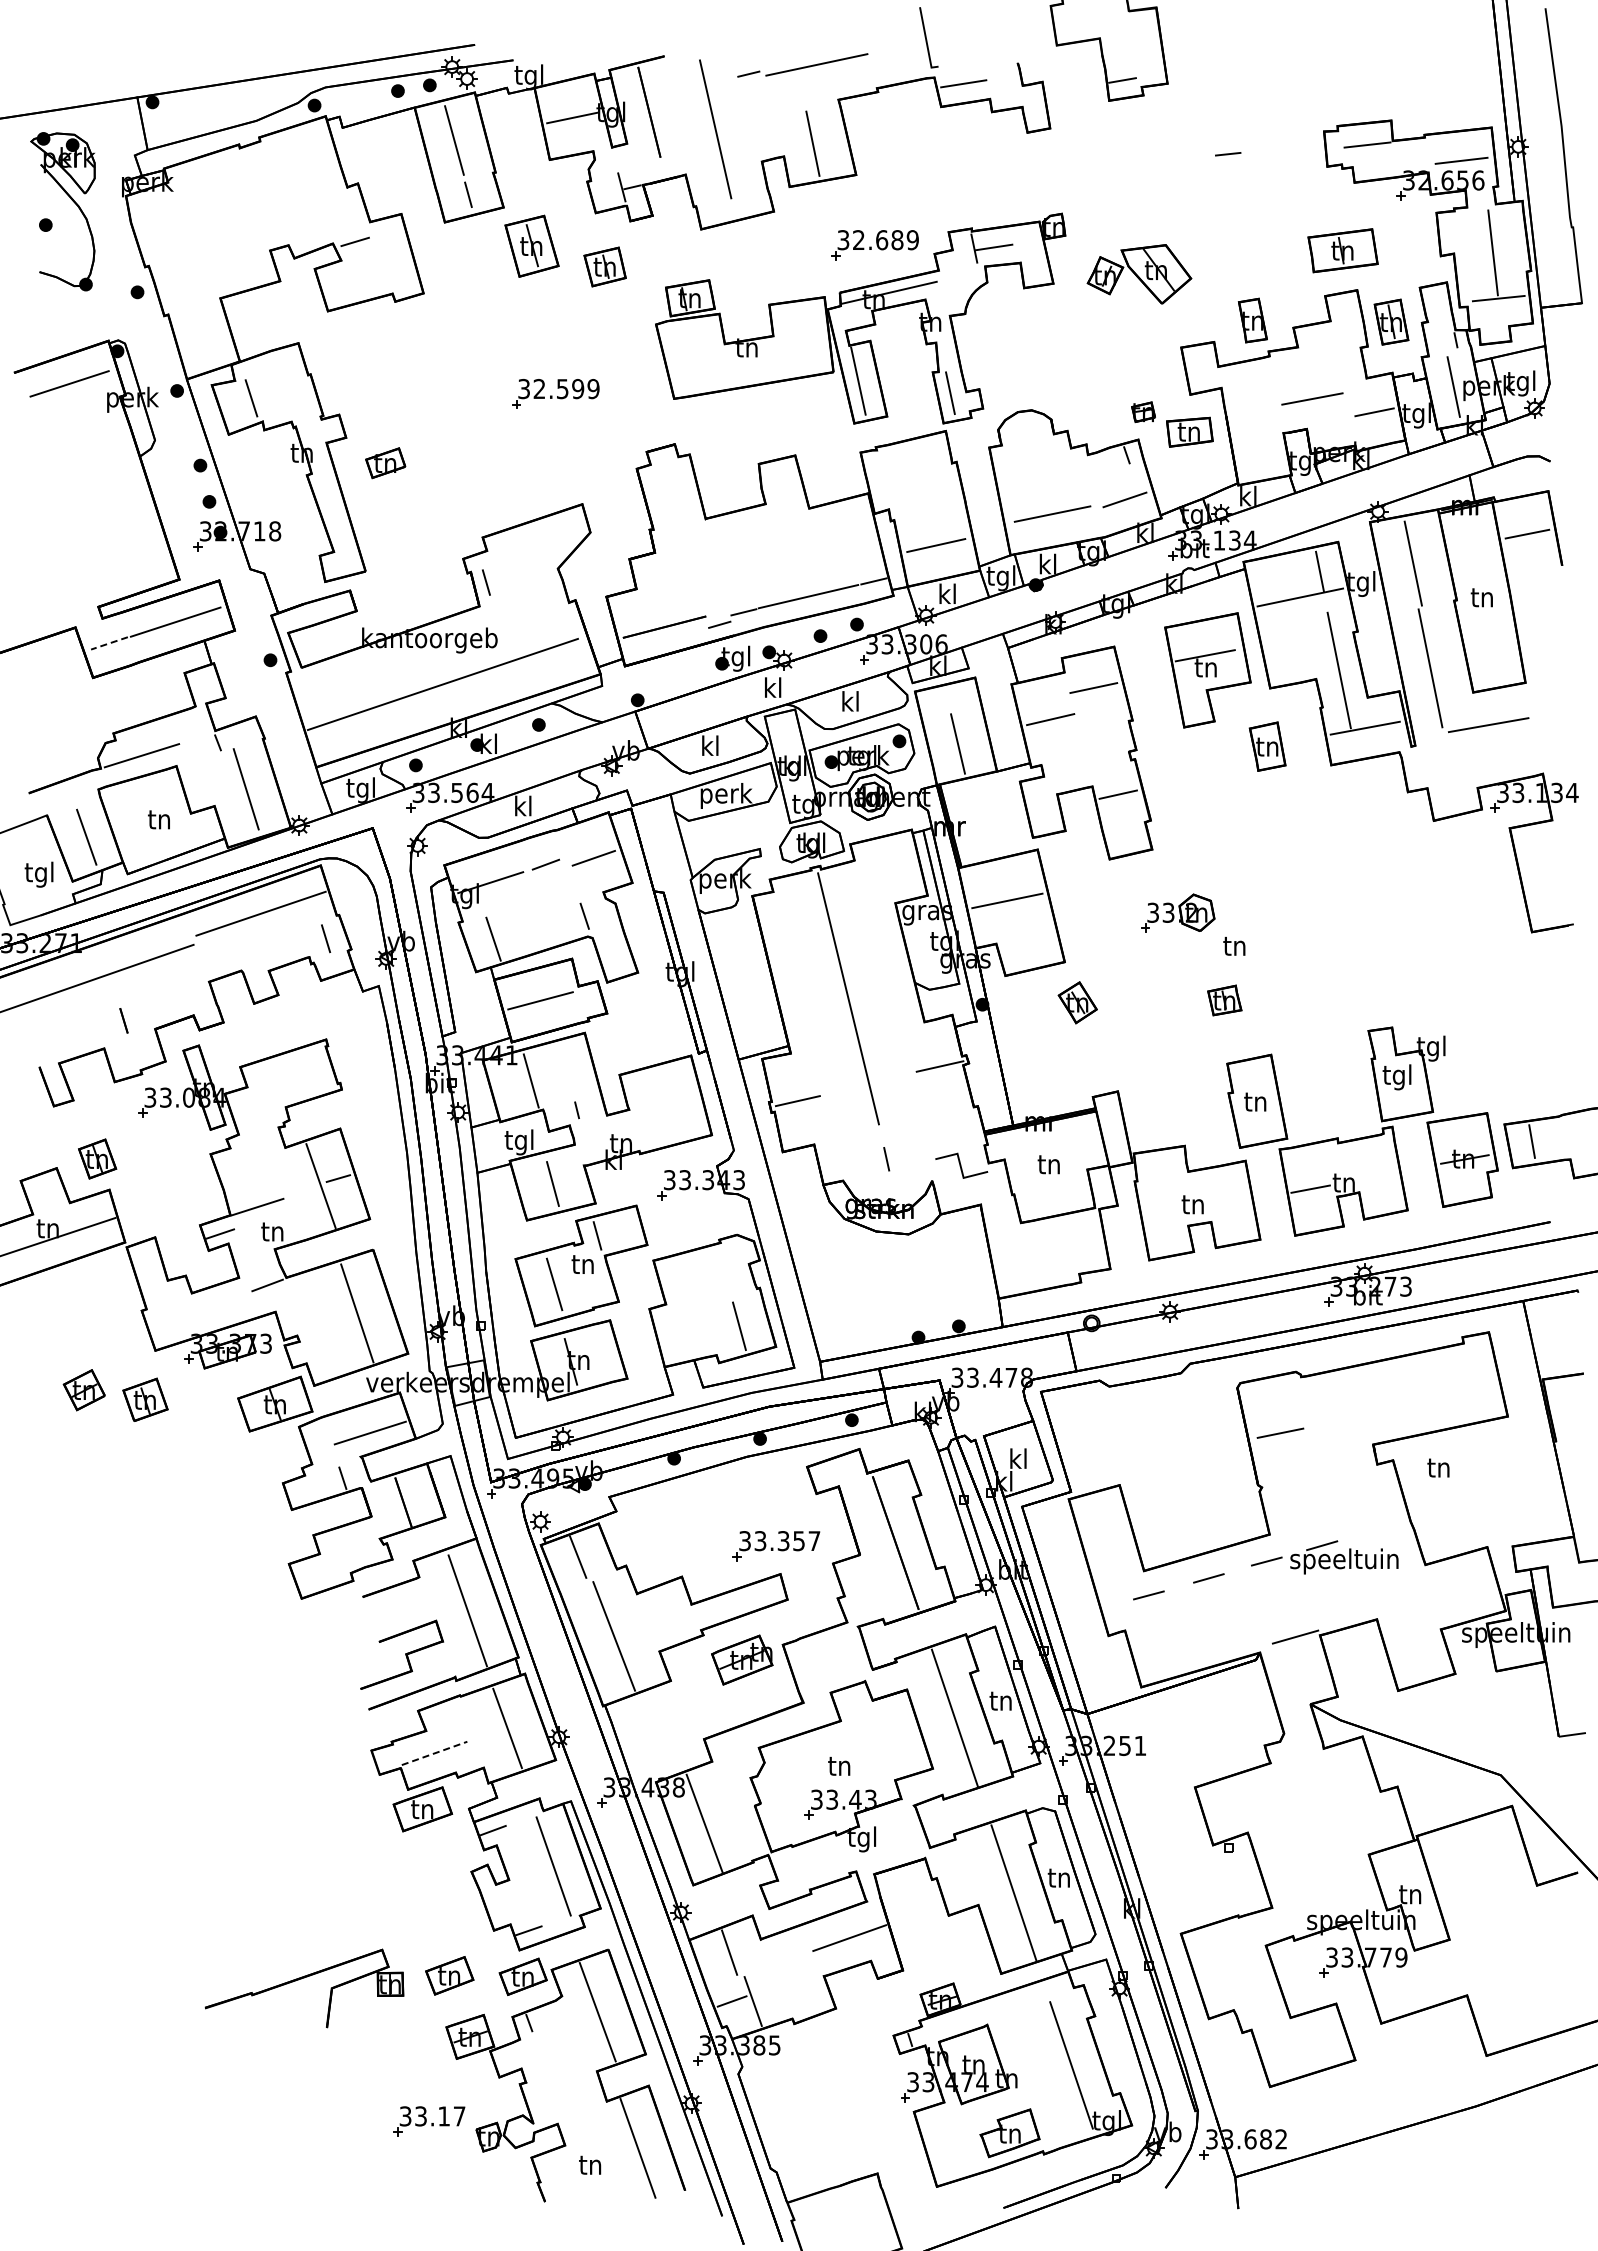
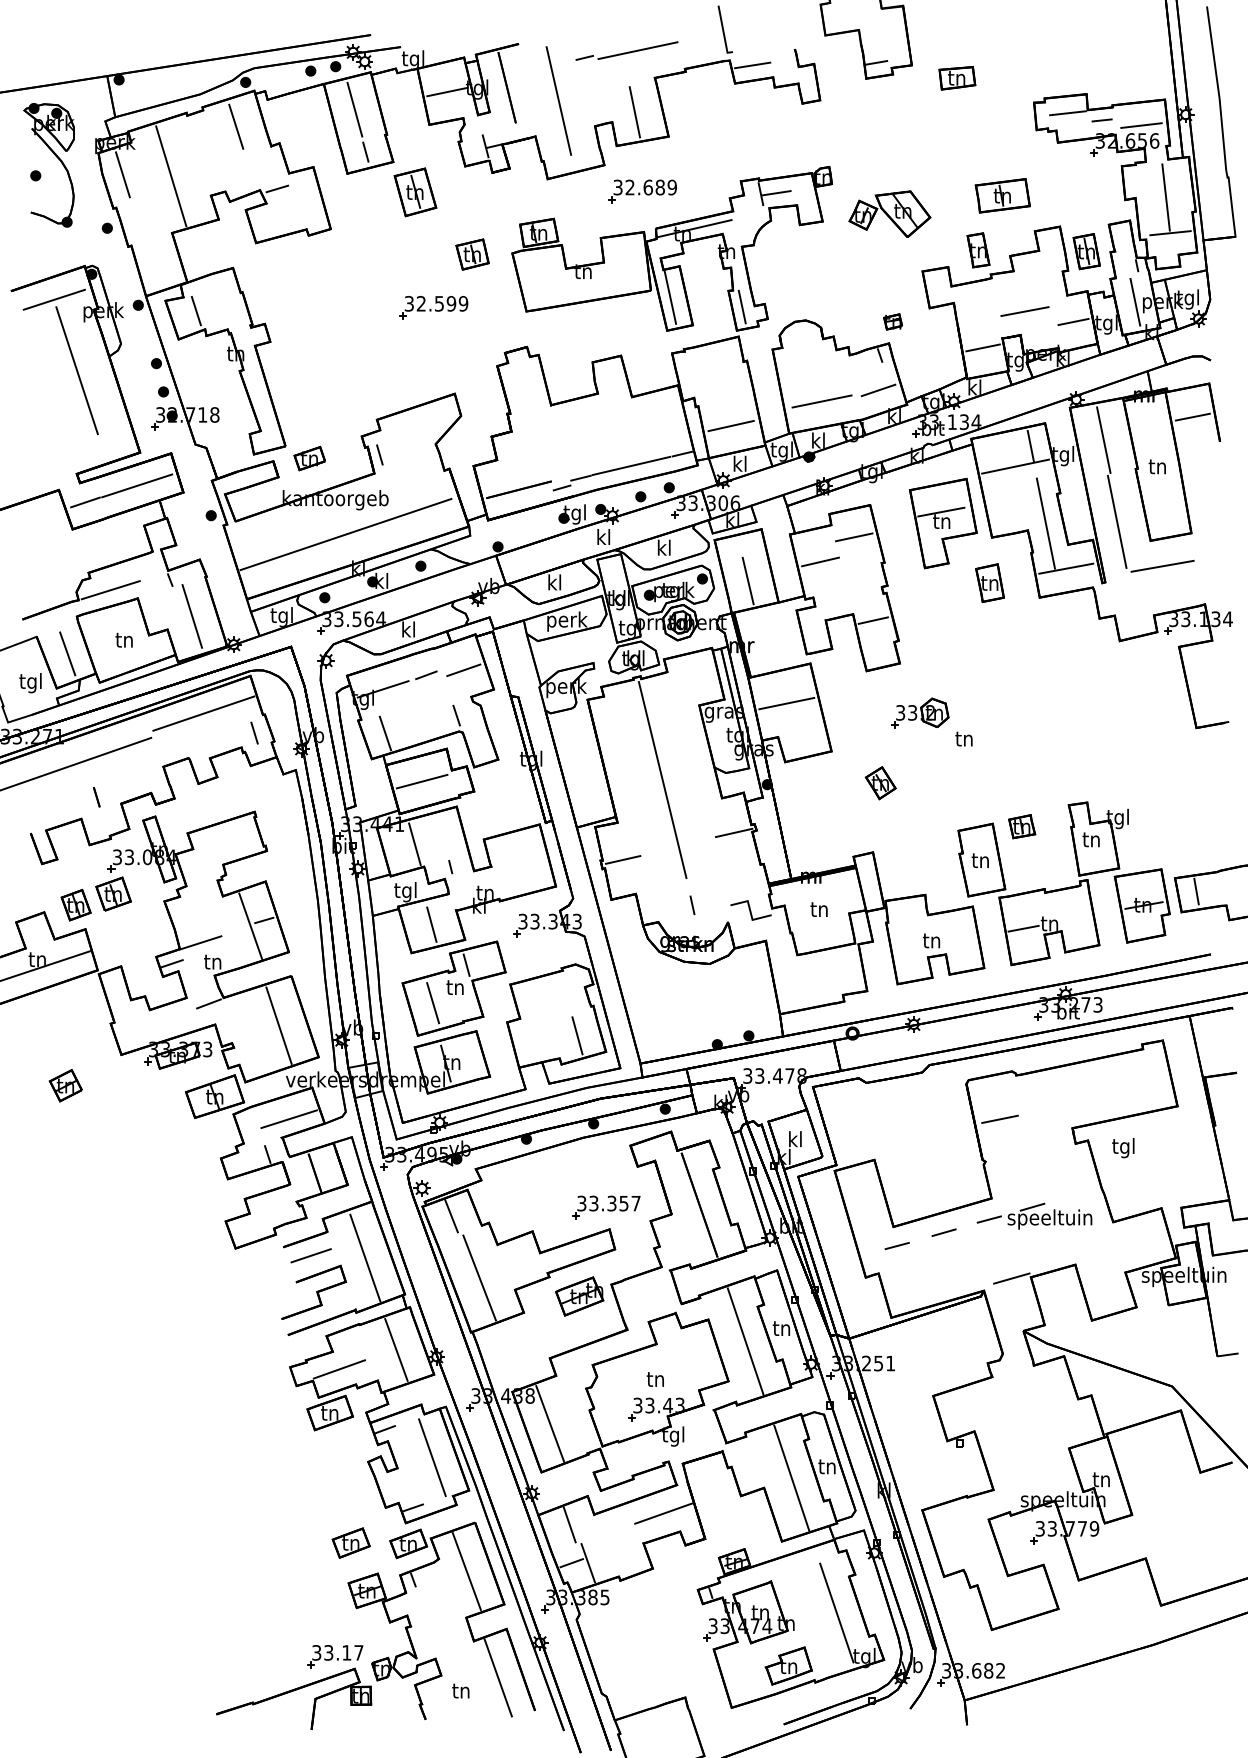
line: (1228, 154) -> (1102, 120), moved
line: (302, 162) -> (236, 126), added
line: (157, 223) -> (122, 174), added
line: (218, 225) -> (170, 176), added
part: (874, 245) -> (642, 191), moved
part: (1342, 250) -> (1002, 195), moved
part: (604, 266) -> (472, 254), moved
part: (1189, 431) -> (957, 77), moved
line: (1258, 445) -> (982, 347), added
part: (385, 463) -> (309, 458), moved
line: (98, 474) -> (76, 370), added
line: (109, 643) -> (85, 502), dashed -> solid
part: (1224, 1000) -> (1021, 826), moved
part: (1077, 1002) -> (880, 782), moved
text: (1396, 1077) -> (1090, 841), tgl -> tn
part: (145, 1399) -> (113, 893), moved
text: (1438, 1470) -> (1123, 1148), tn -> tgl
line: (398, 1607) -> (311, 1255), added
line: (434, 1753) -> (339, 1369), dashed -> solid
part: (301, 1979) -> (291, 1692), moved

